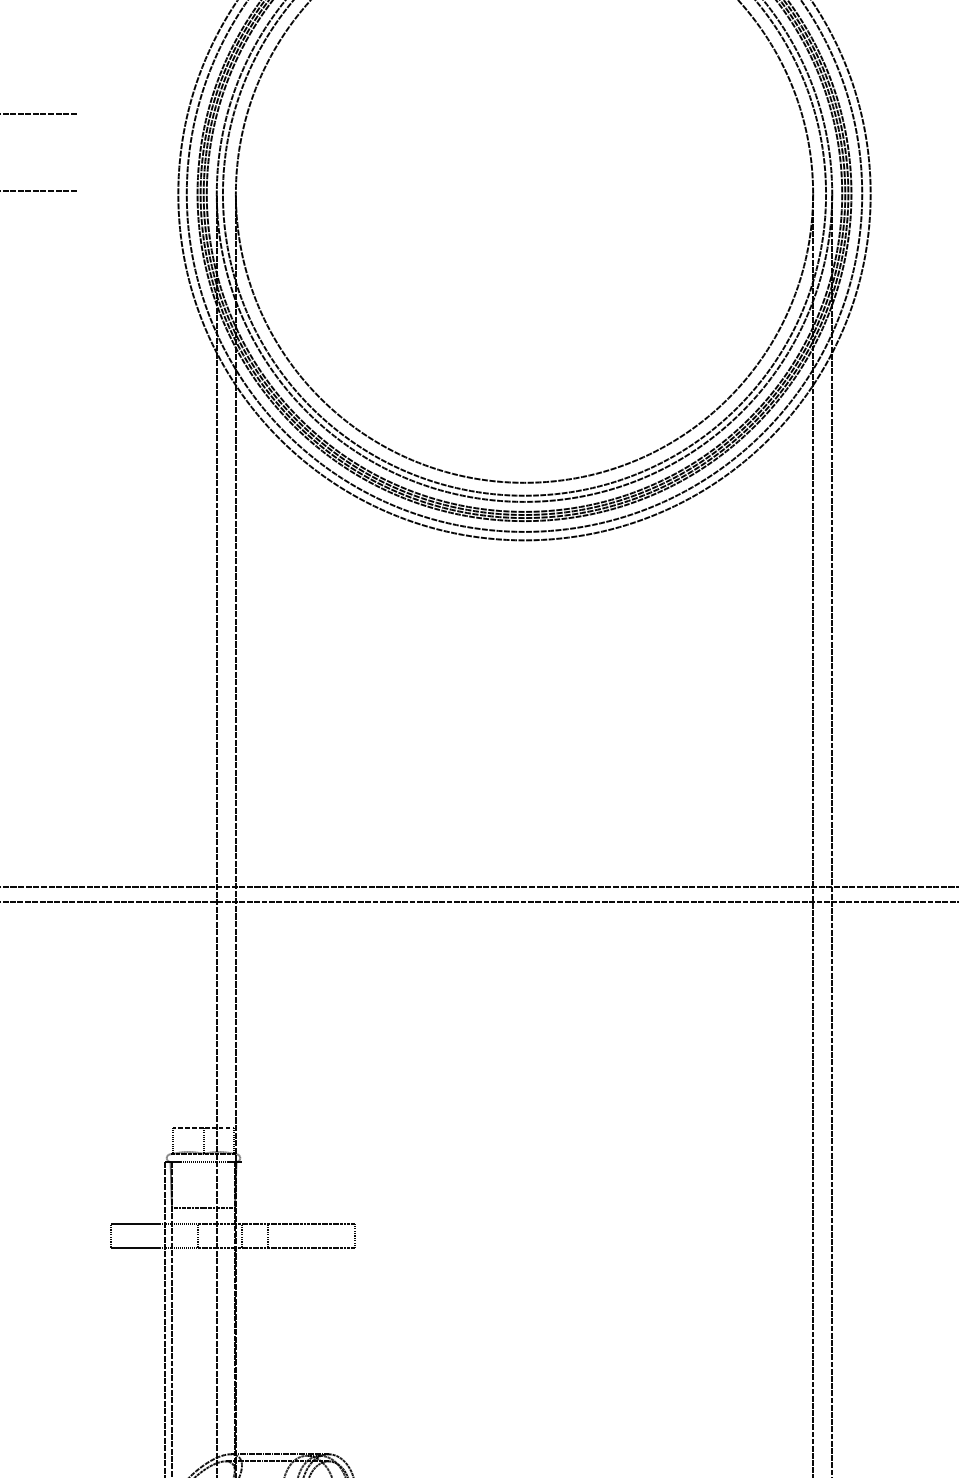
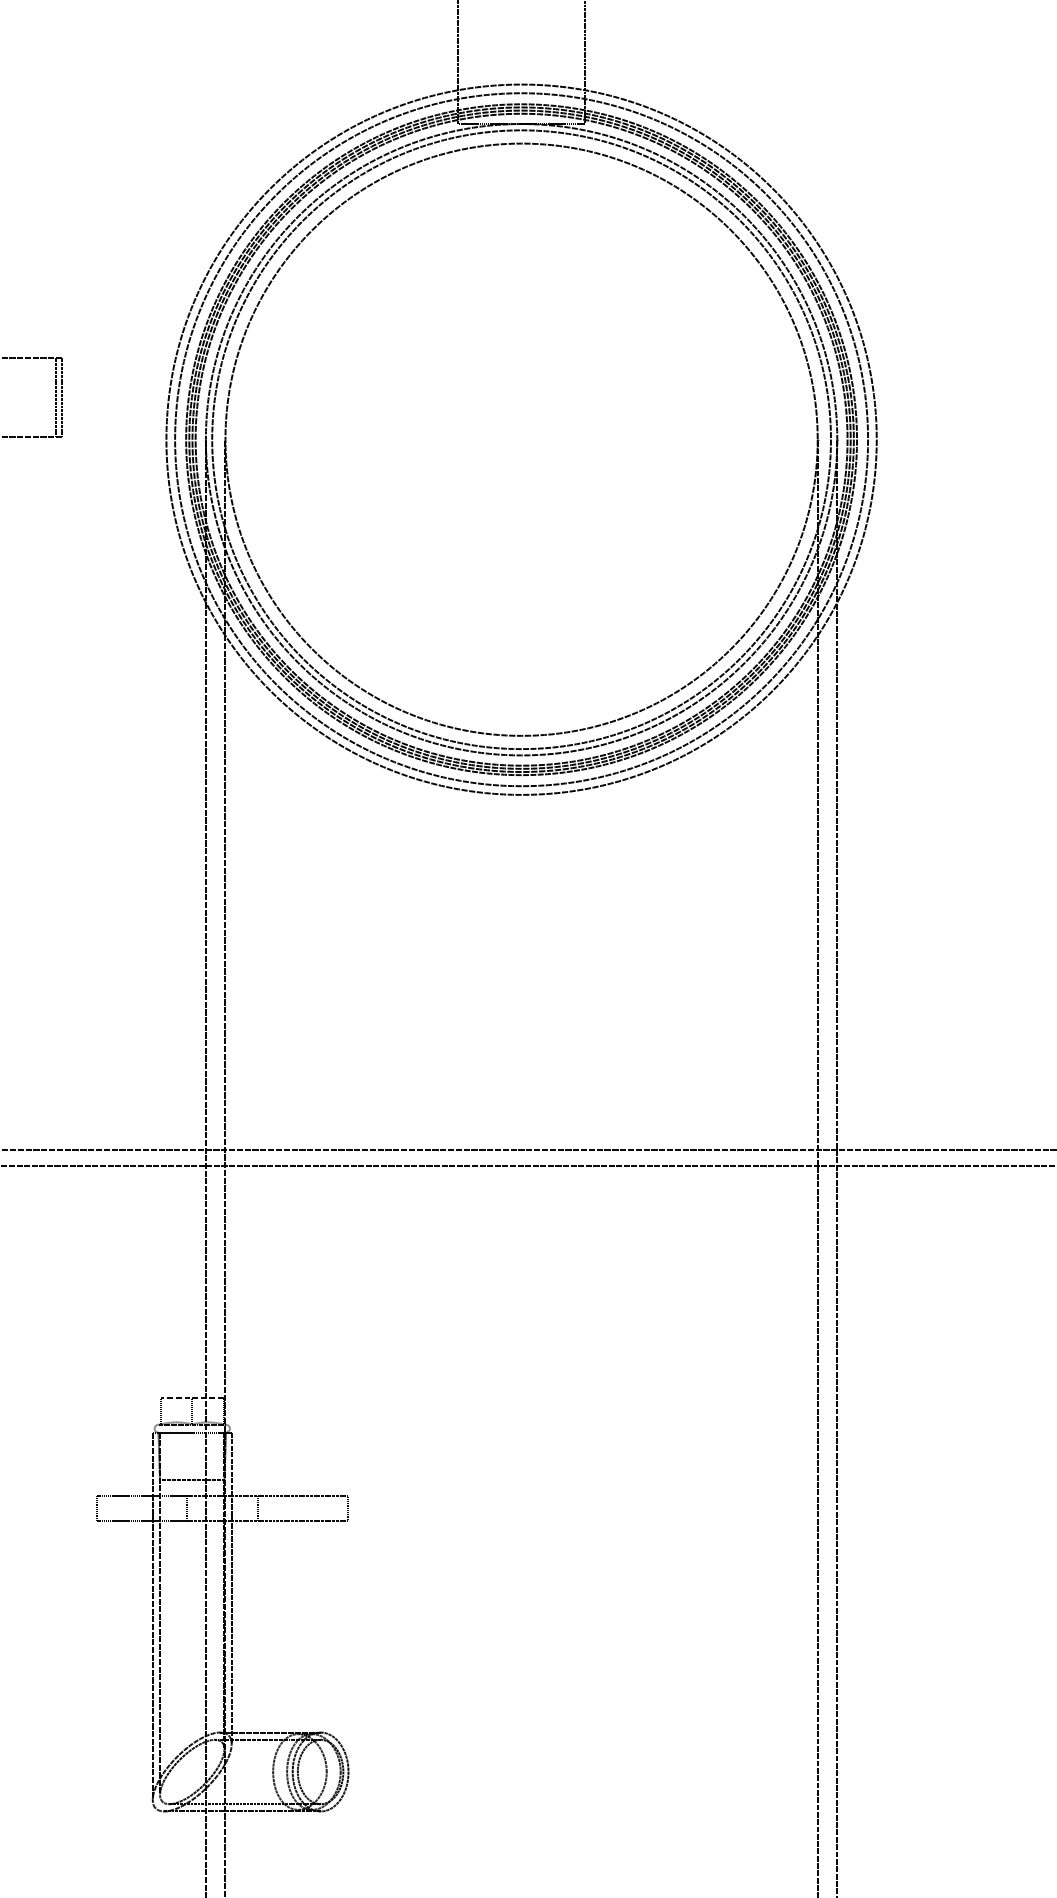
line: (70, 152) -> (55, 396), added
line: (77, 152) -> (62, 396), added
line: (241, 1313) -> (231, 1588), added

